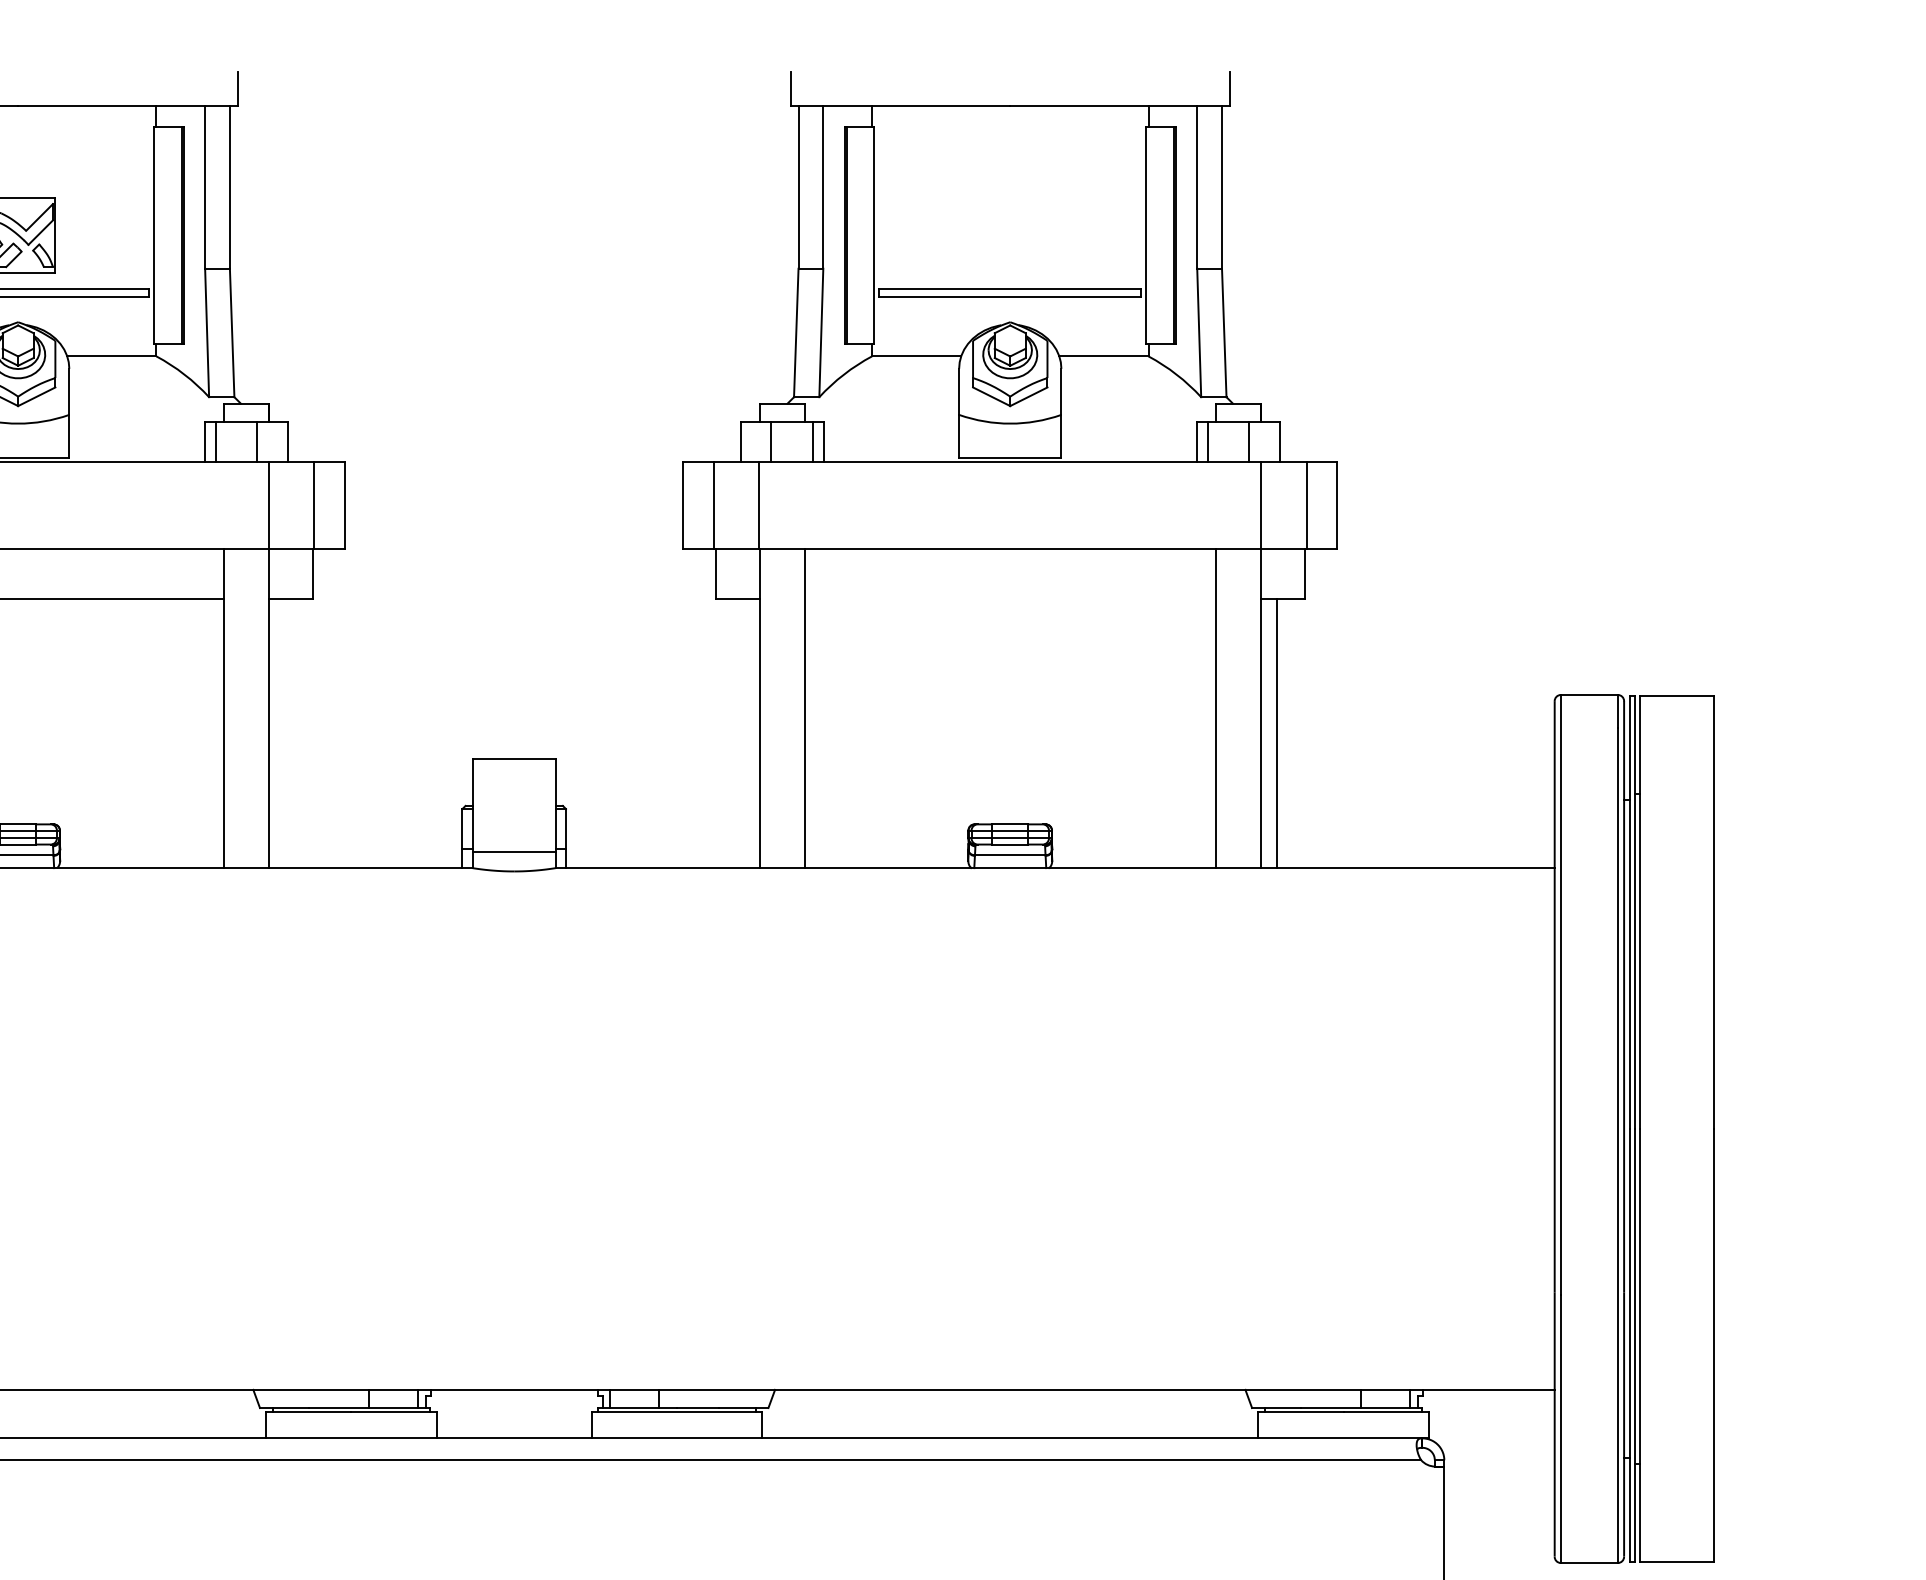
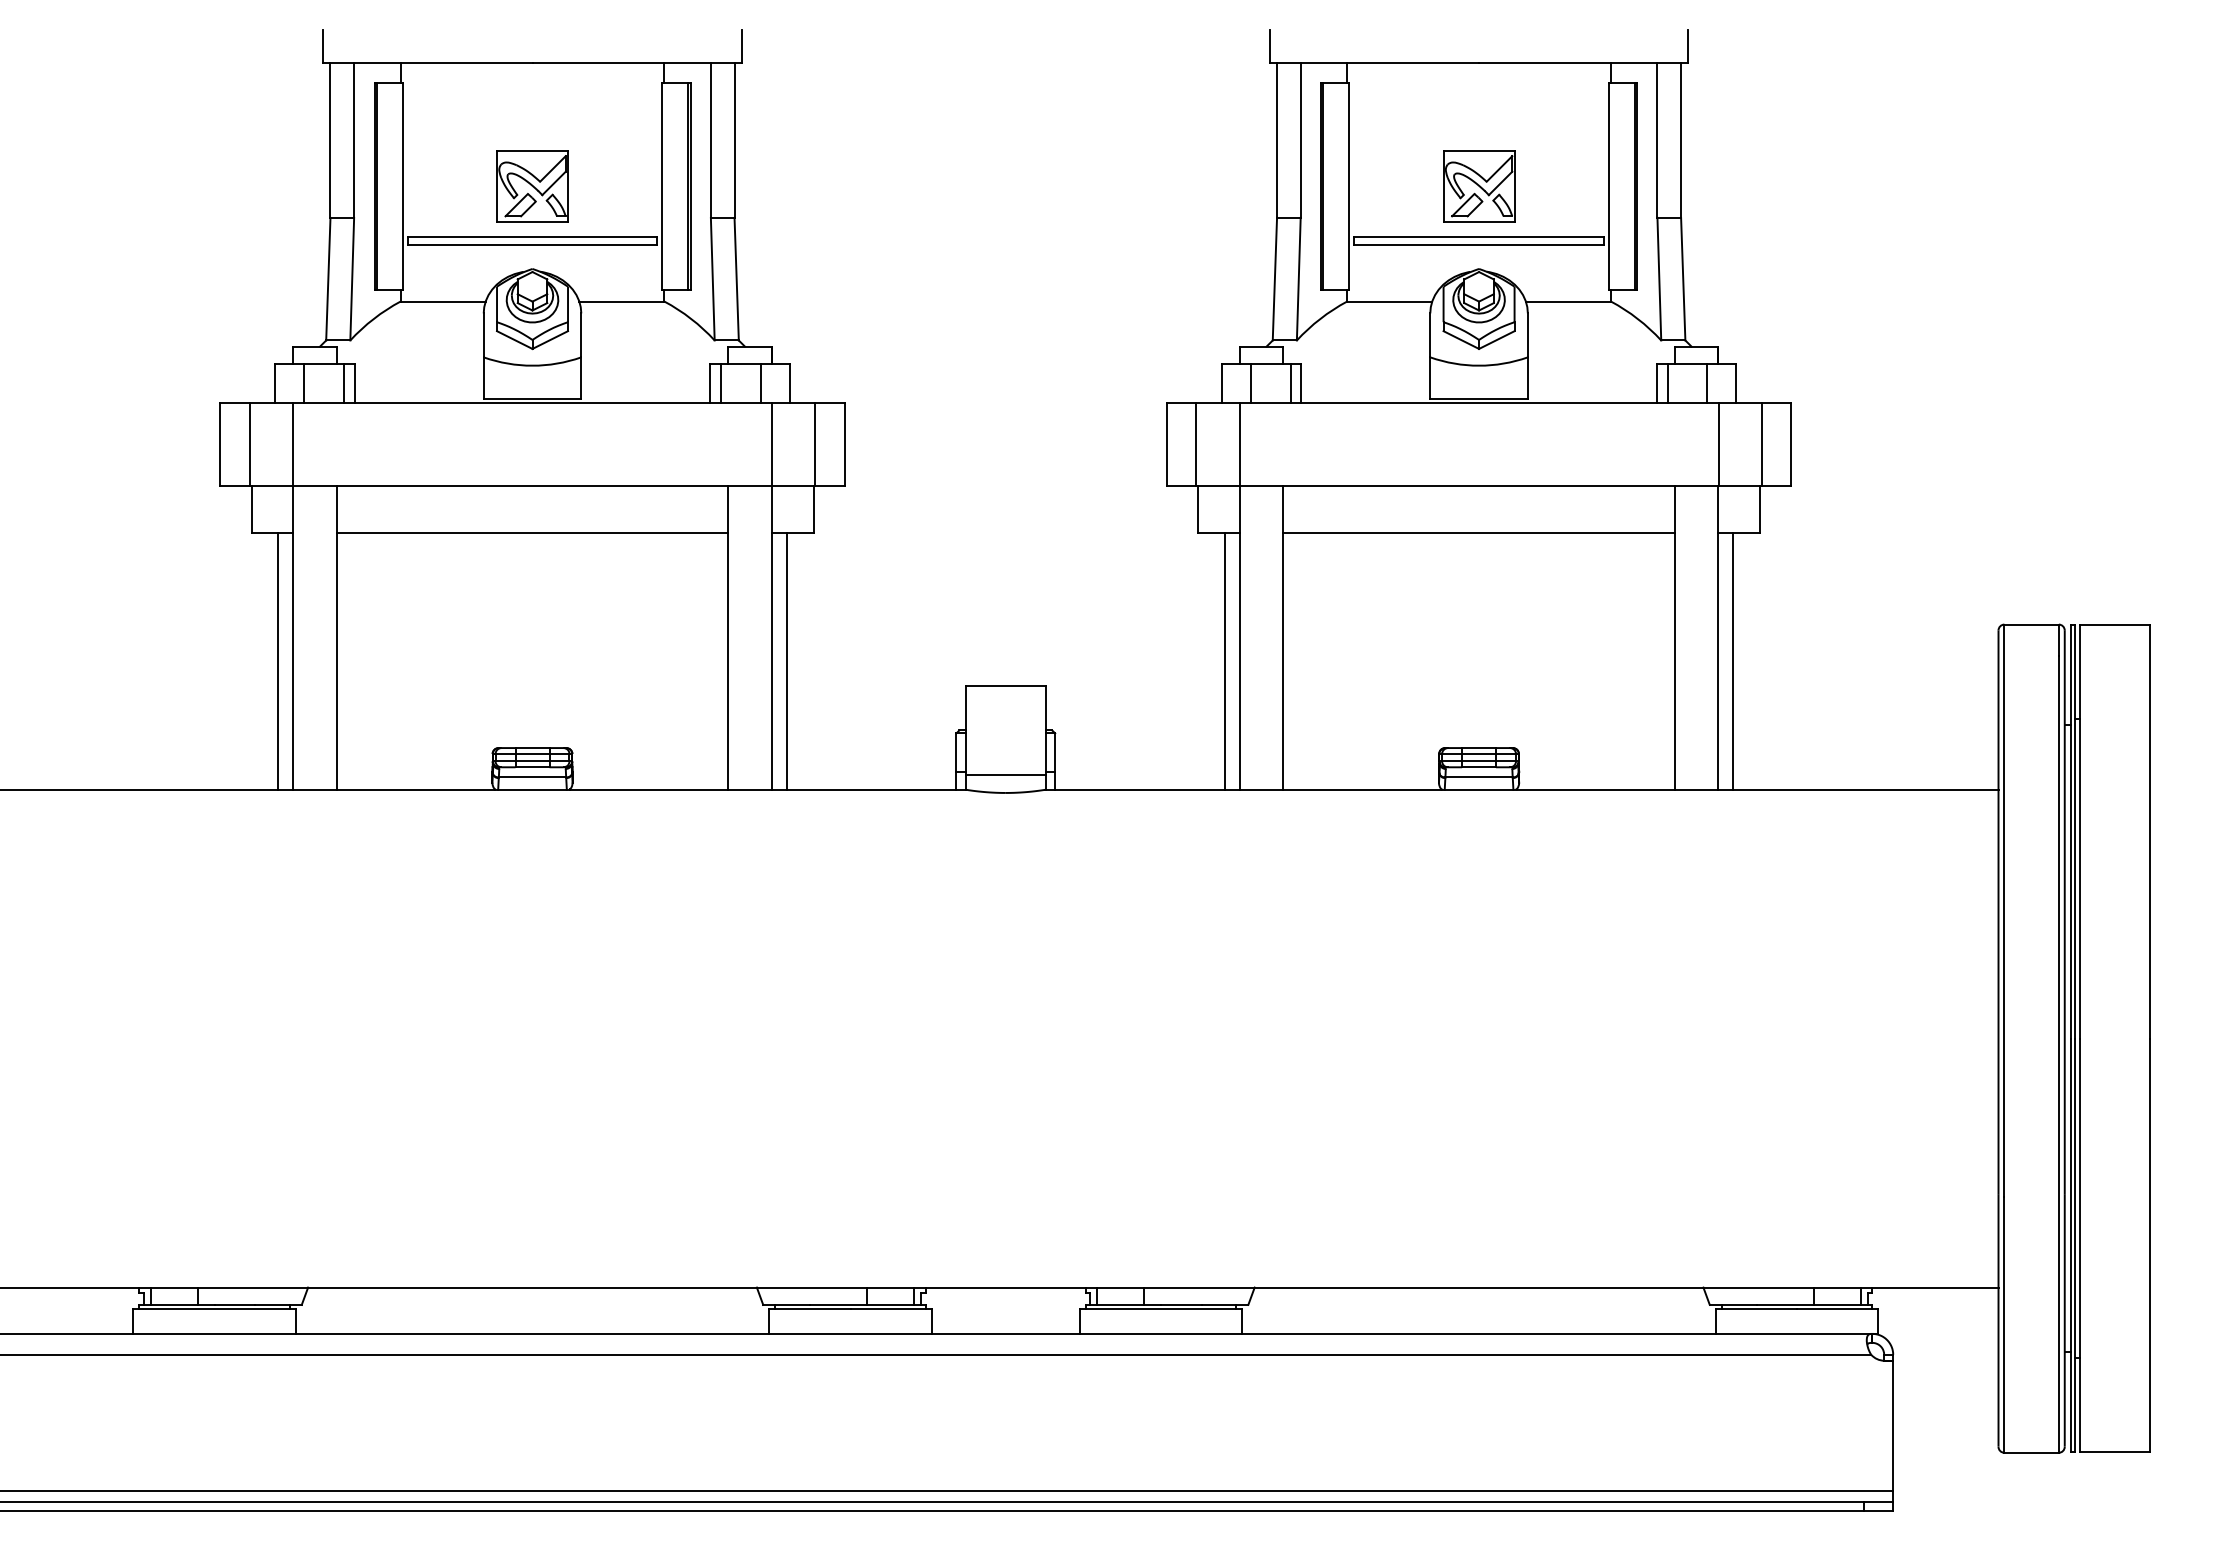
part: (1010, 235) -> (1479, 186), added
line: (1010, 598) -> (1479, 532), added
line: (284, 732) -> (786, 660), added
line: (743, 732) -> (1224, 660), added

